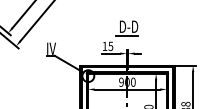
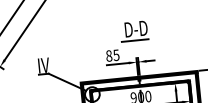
text: (104, 45) -> (108, 55), 15 -> 85

